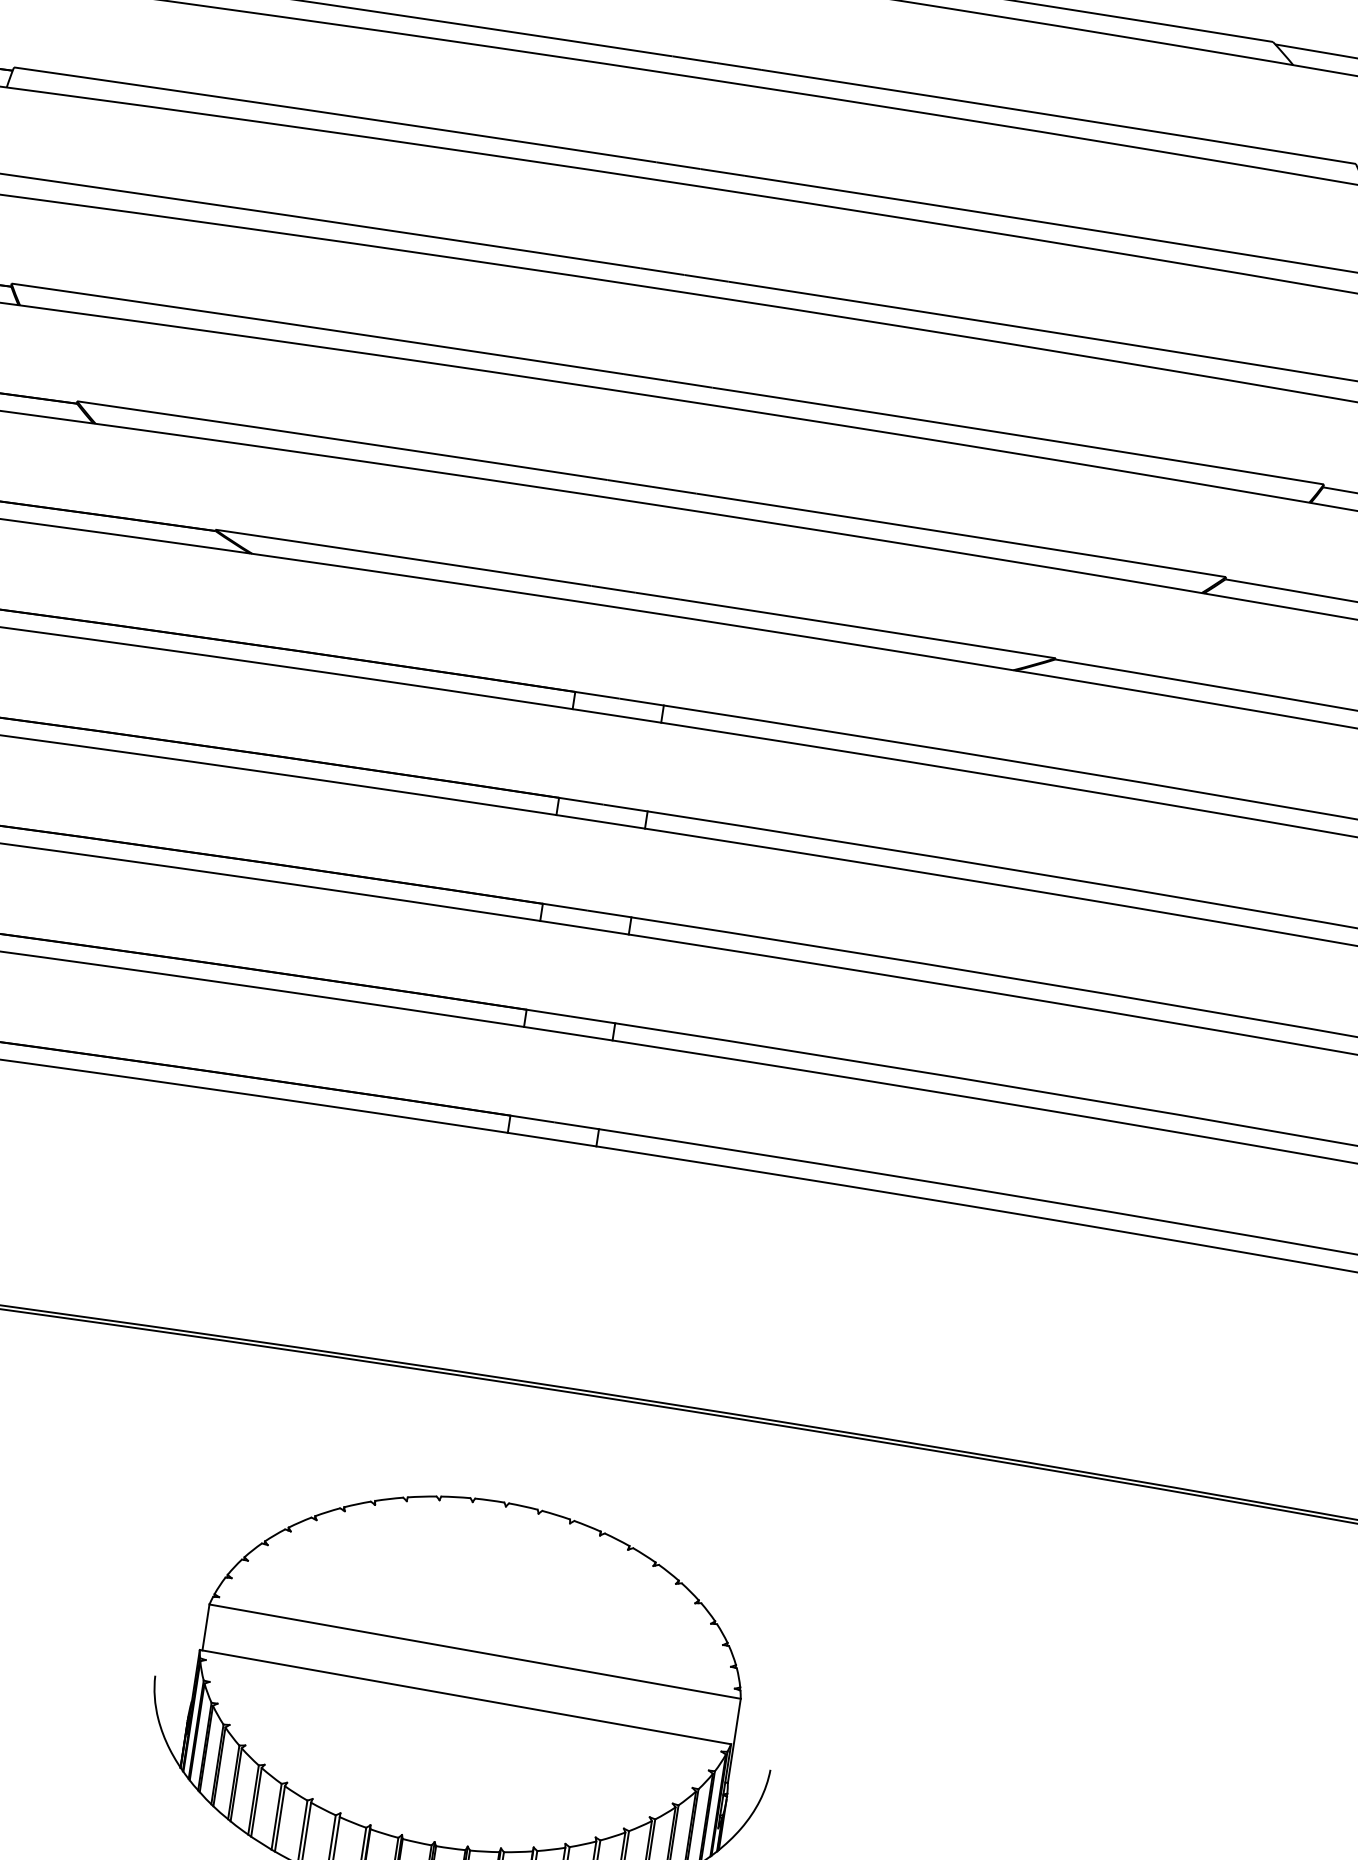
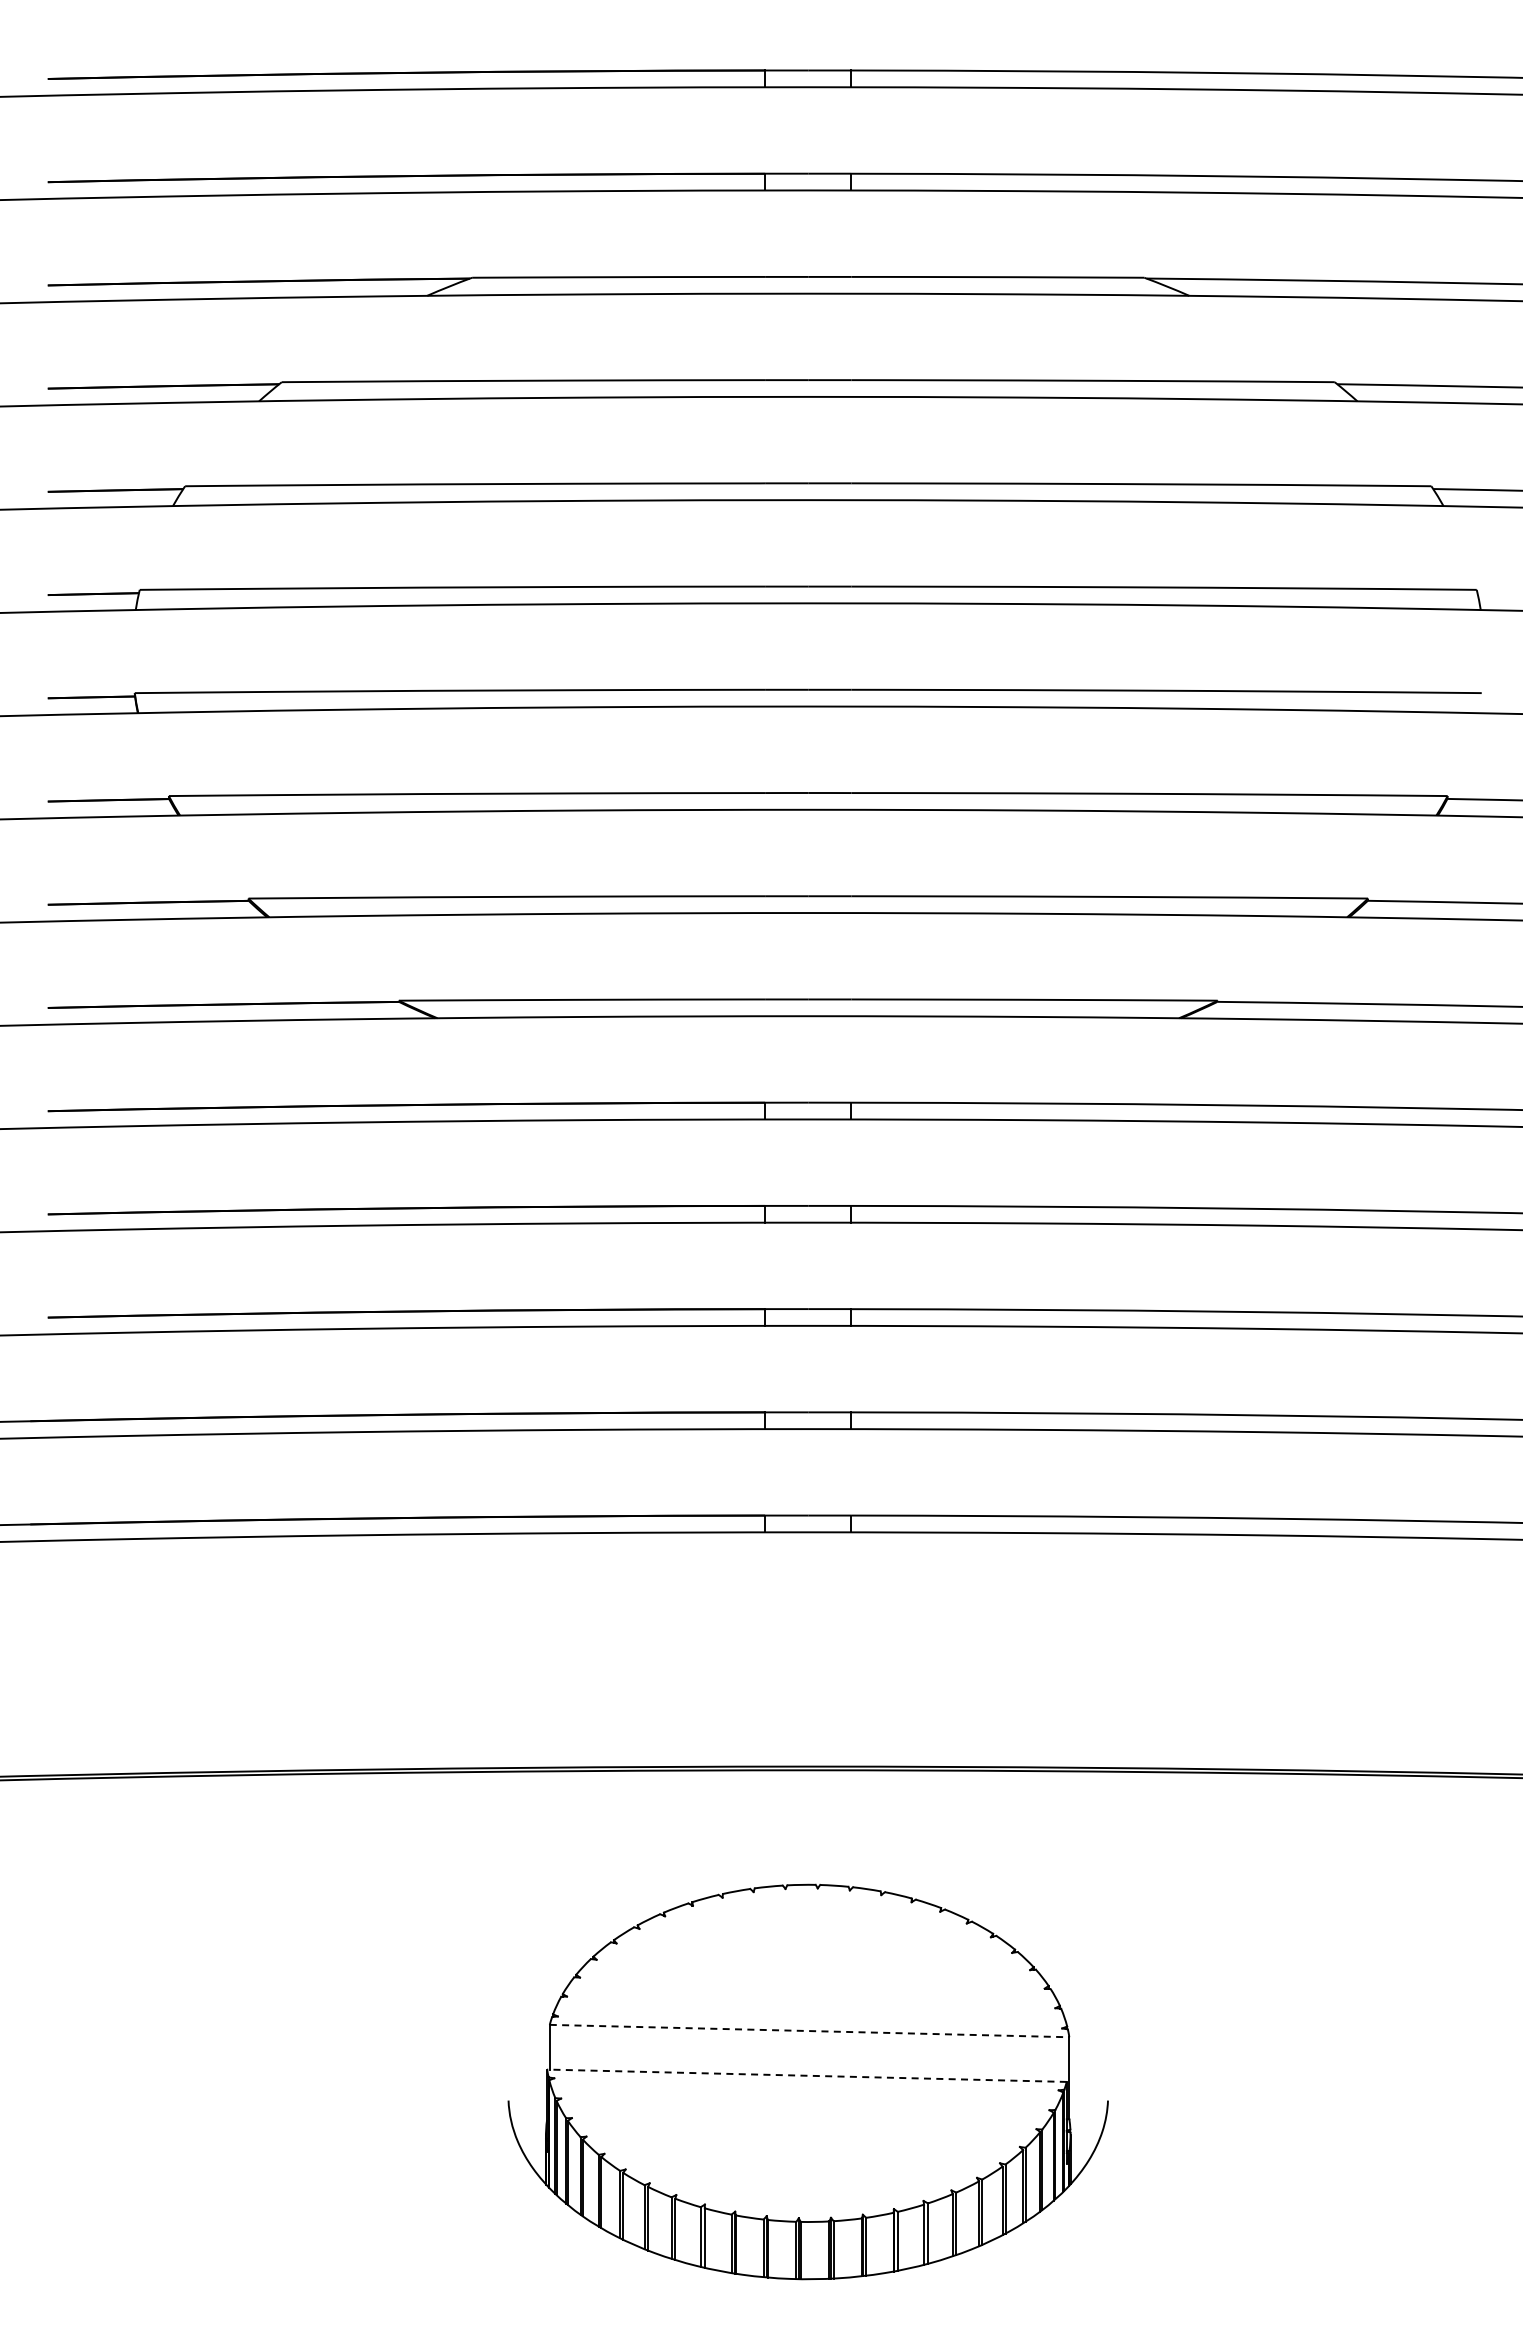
line: (474, 1652) -> (809, 2031), solid -> dashed
line: (466, 1696) -> (807, 2075), solid -> dashed

